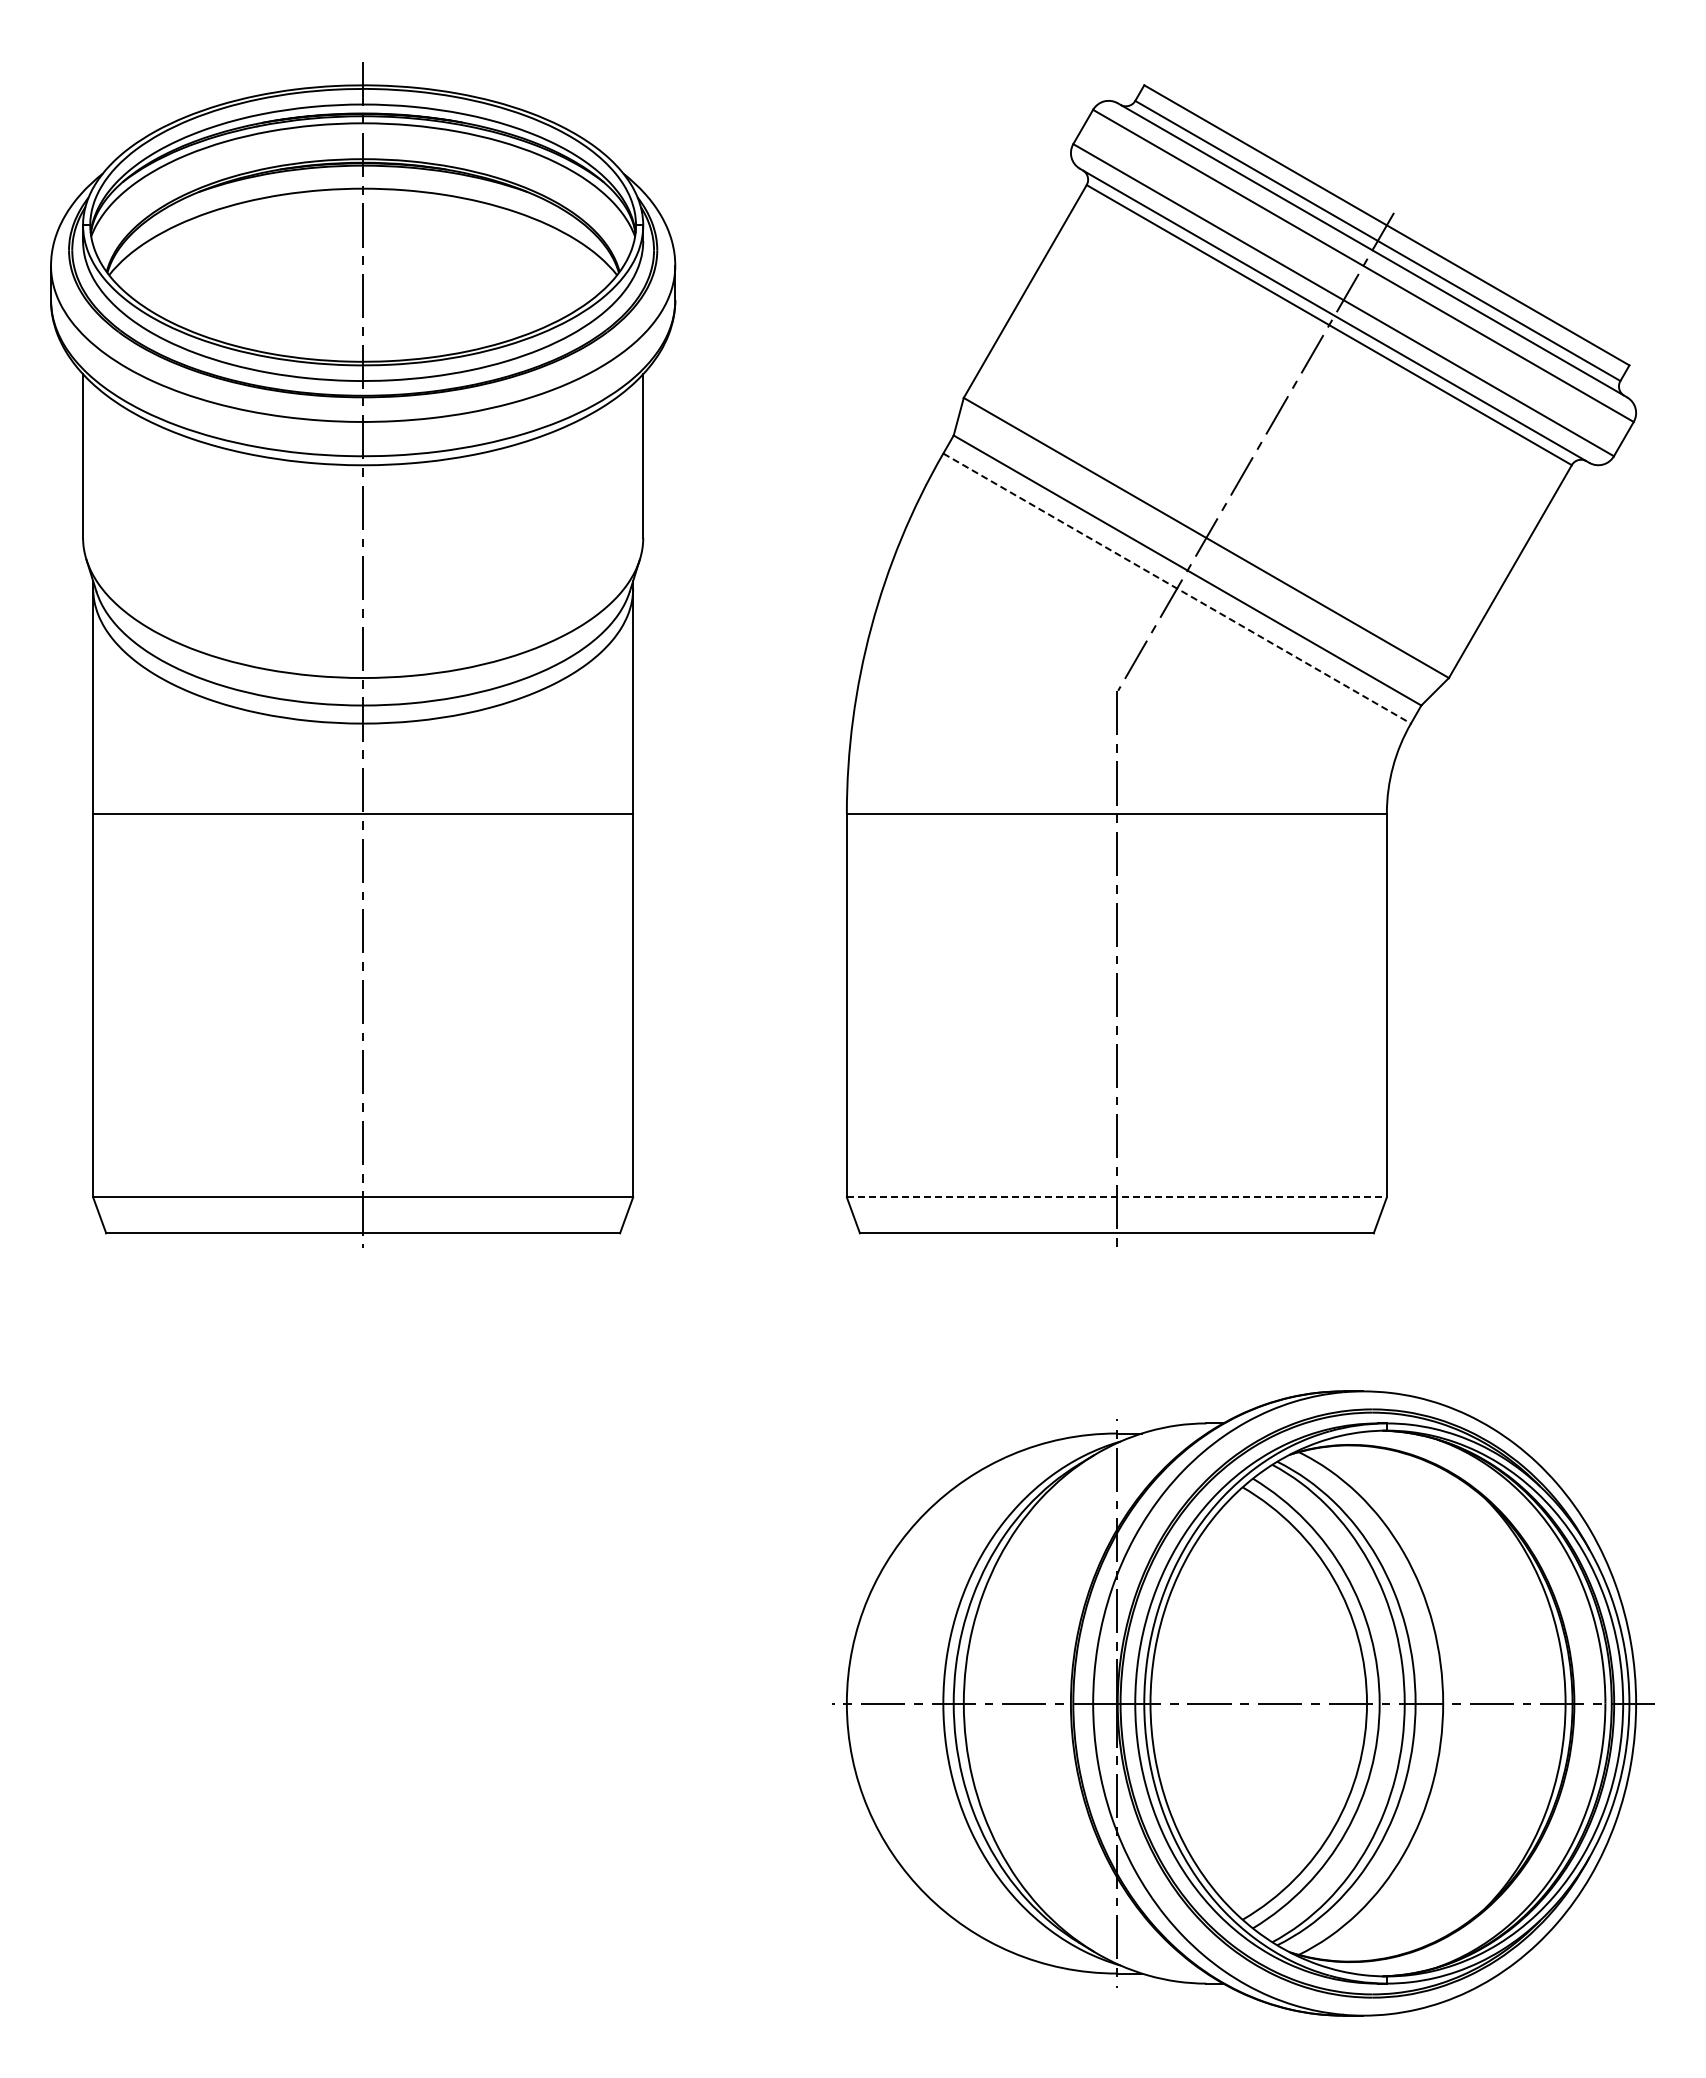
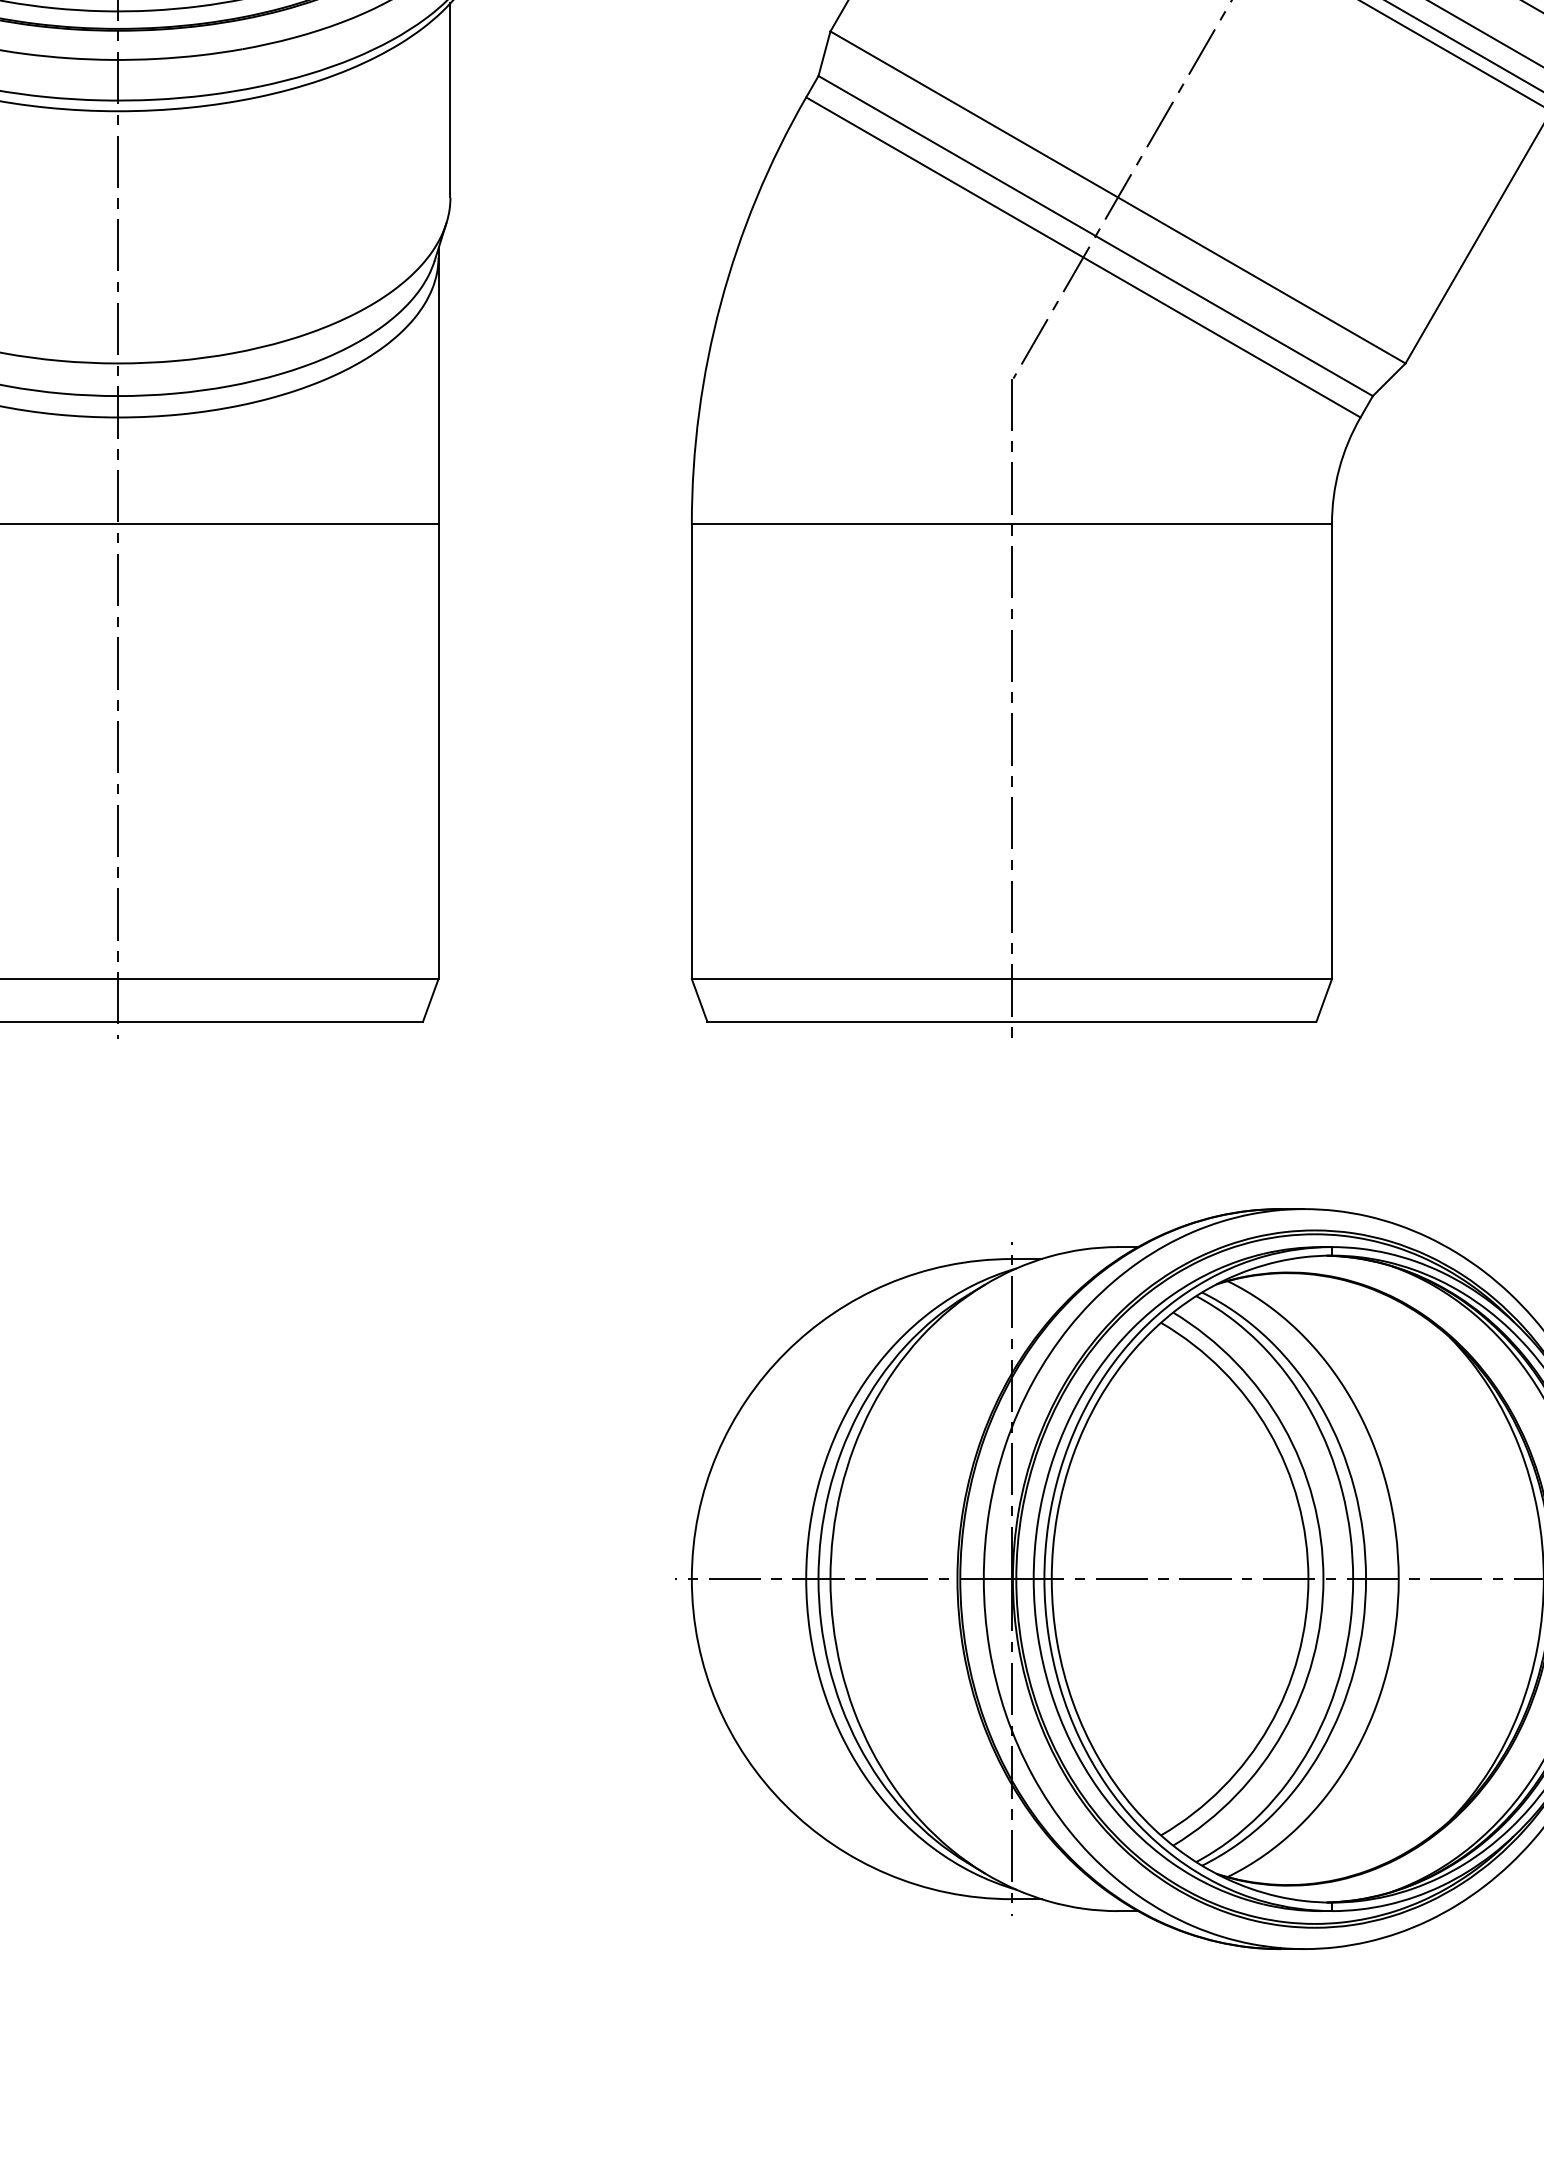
line: (1177, 588) -> (1083, 257), dashed -> solid
line: (1117, 1197) -> (1012, 979), dashed -> solid

